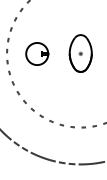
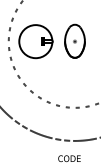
part: (36, 53) -> (35, 41), size x1.67

